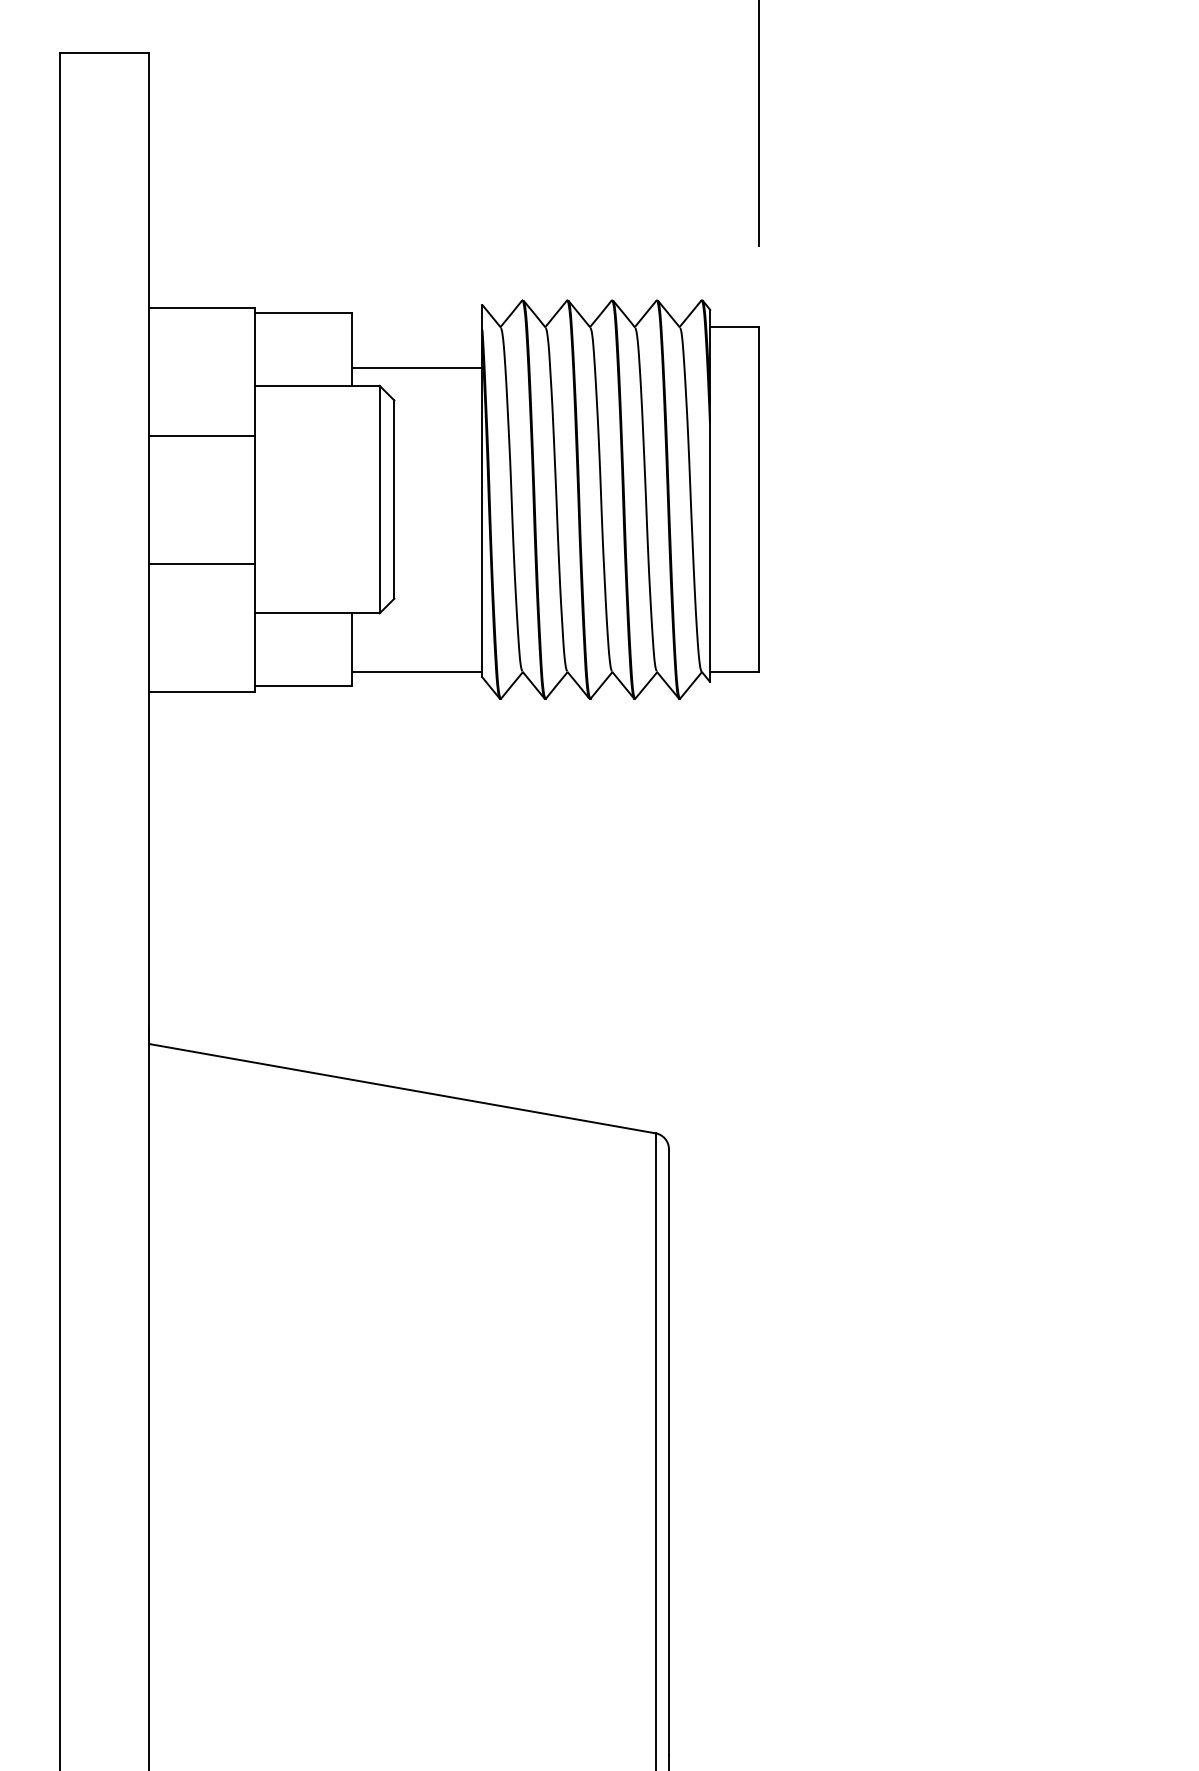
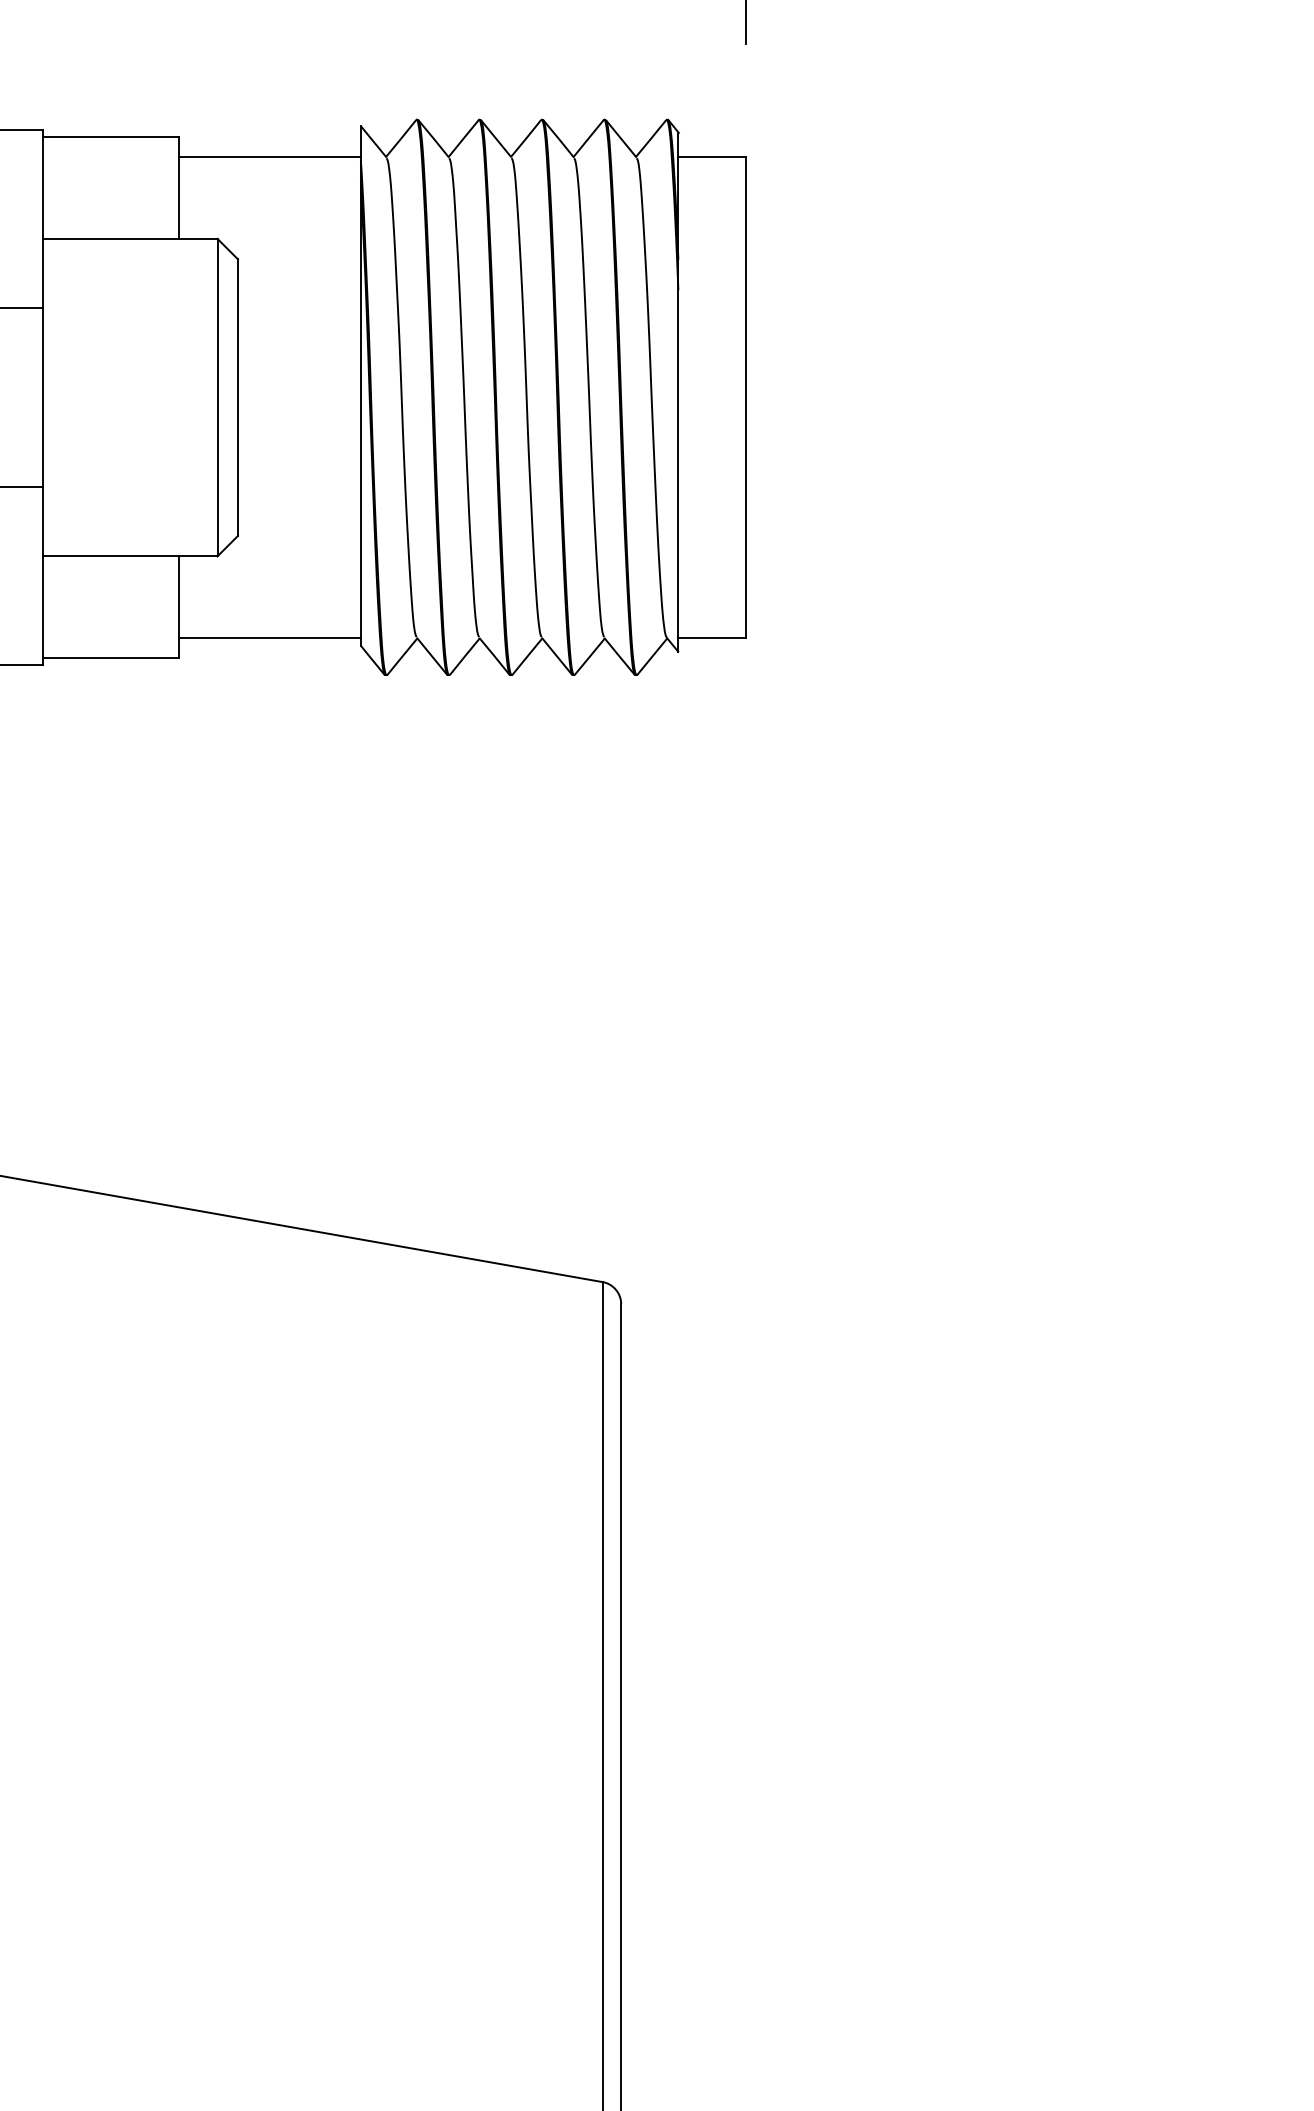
line: (417, 368) -> (270, 157), moved

